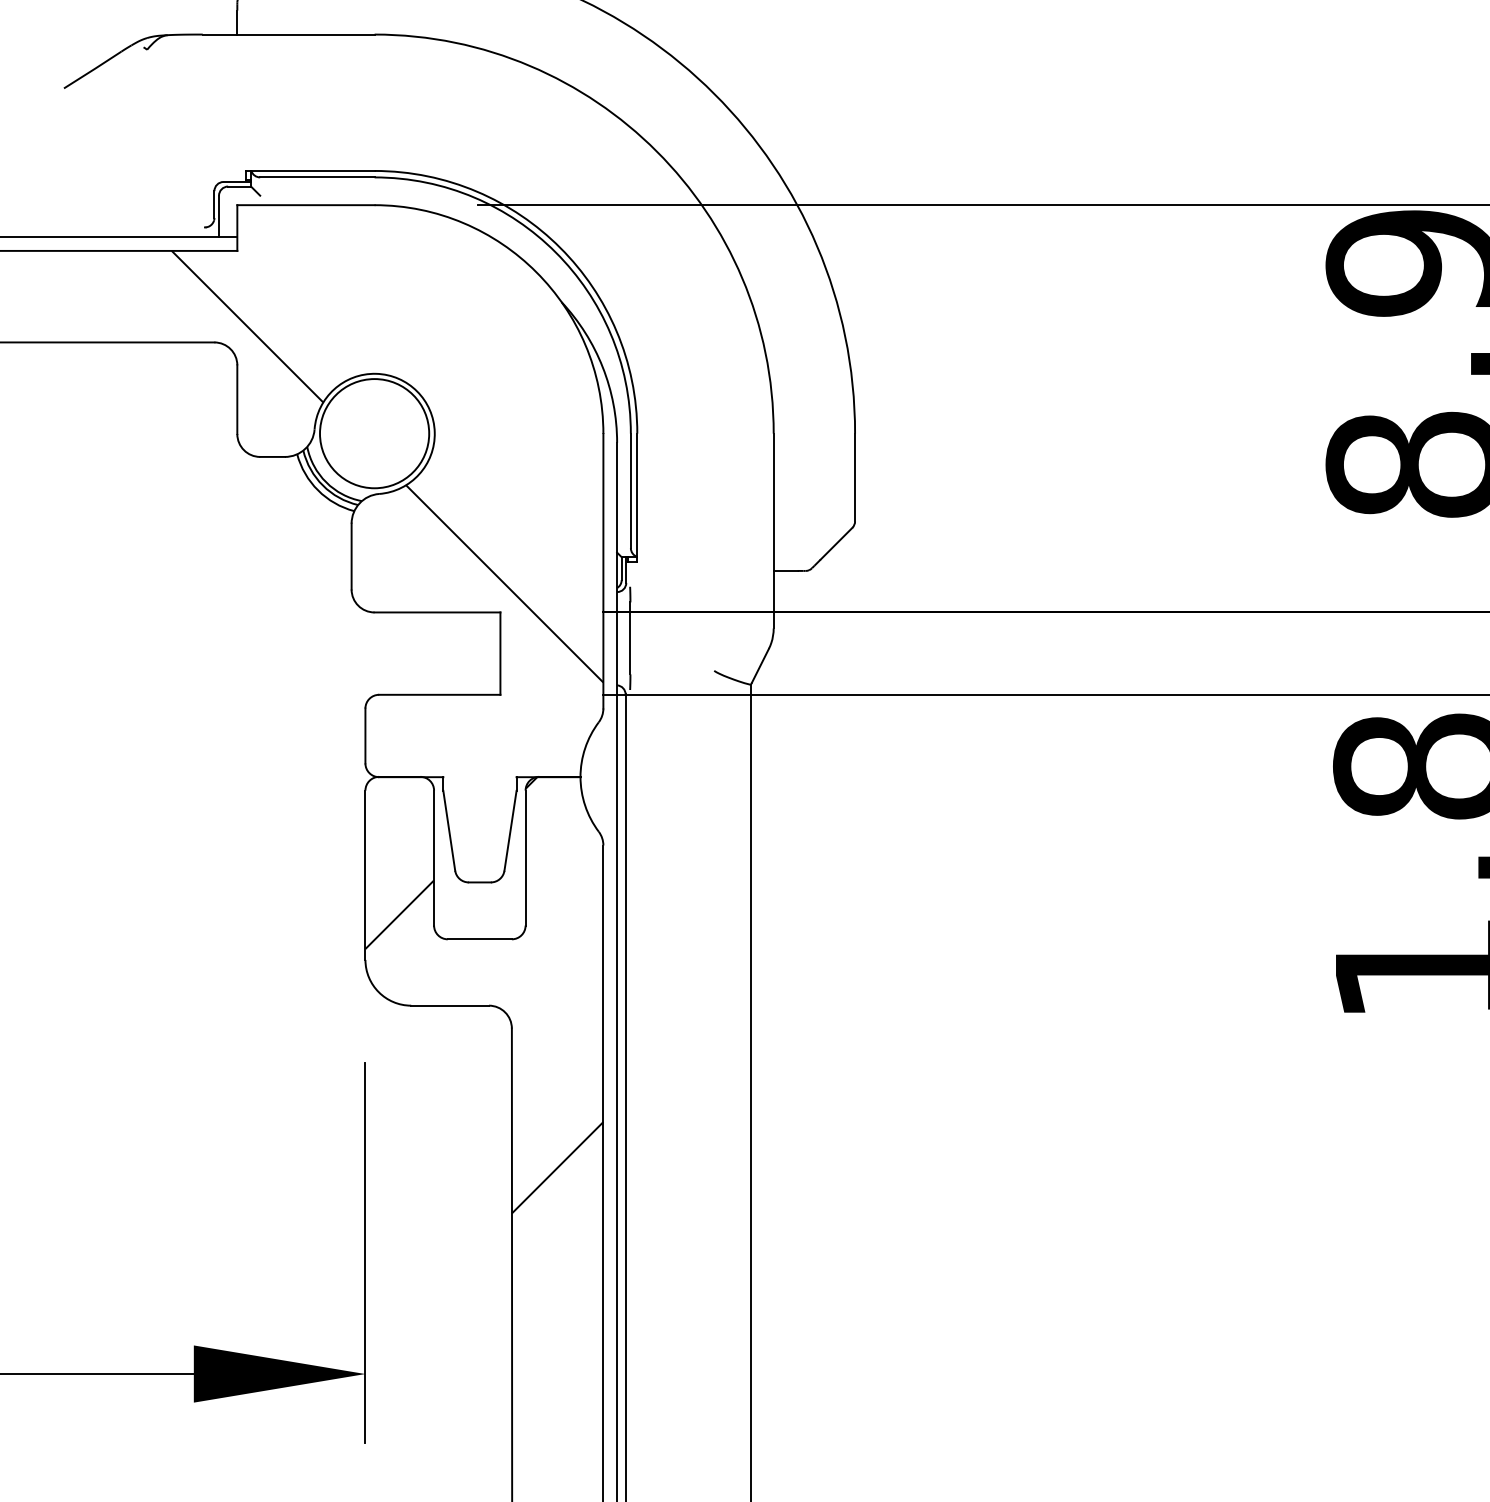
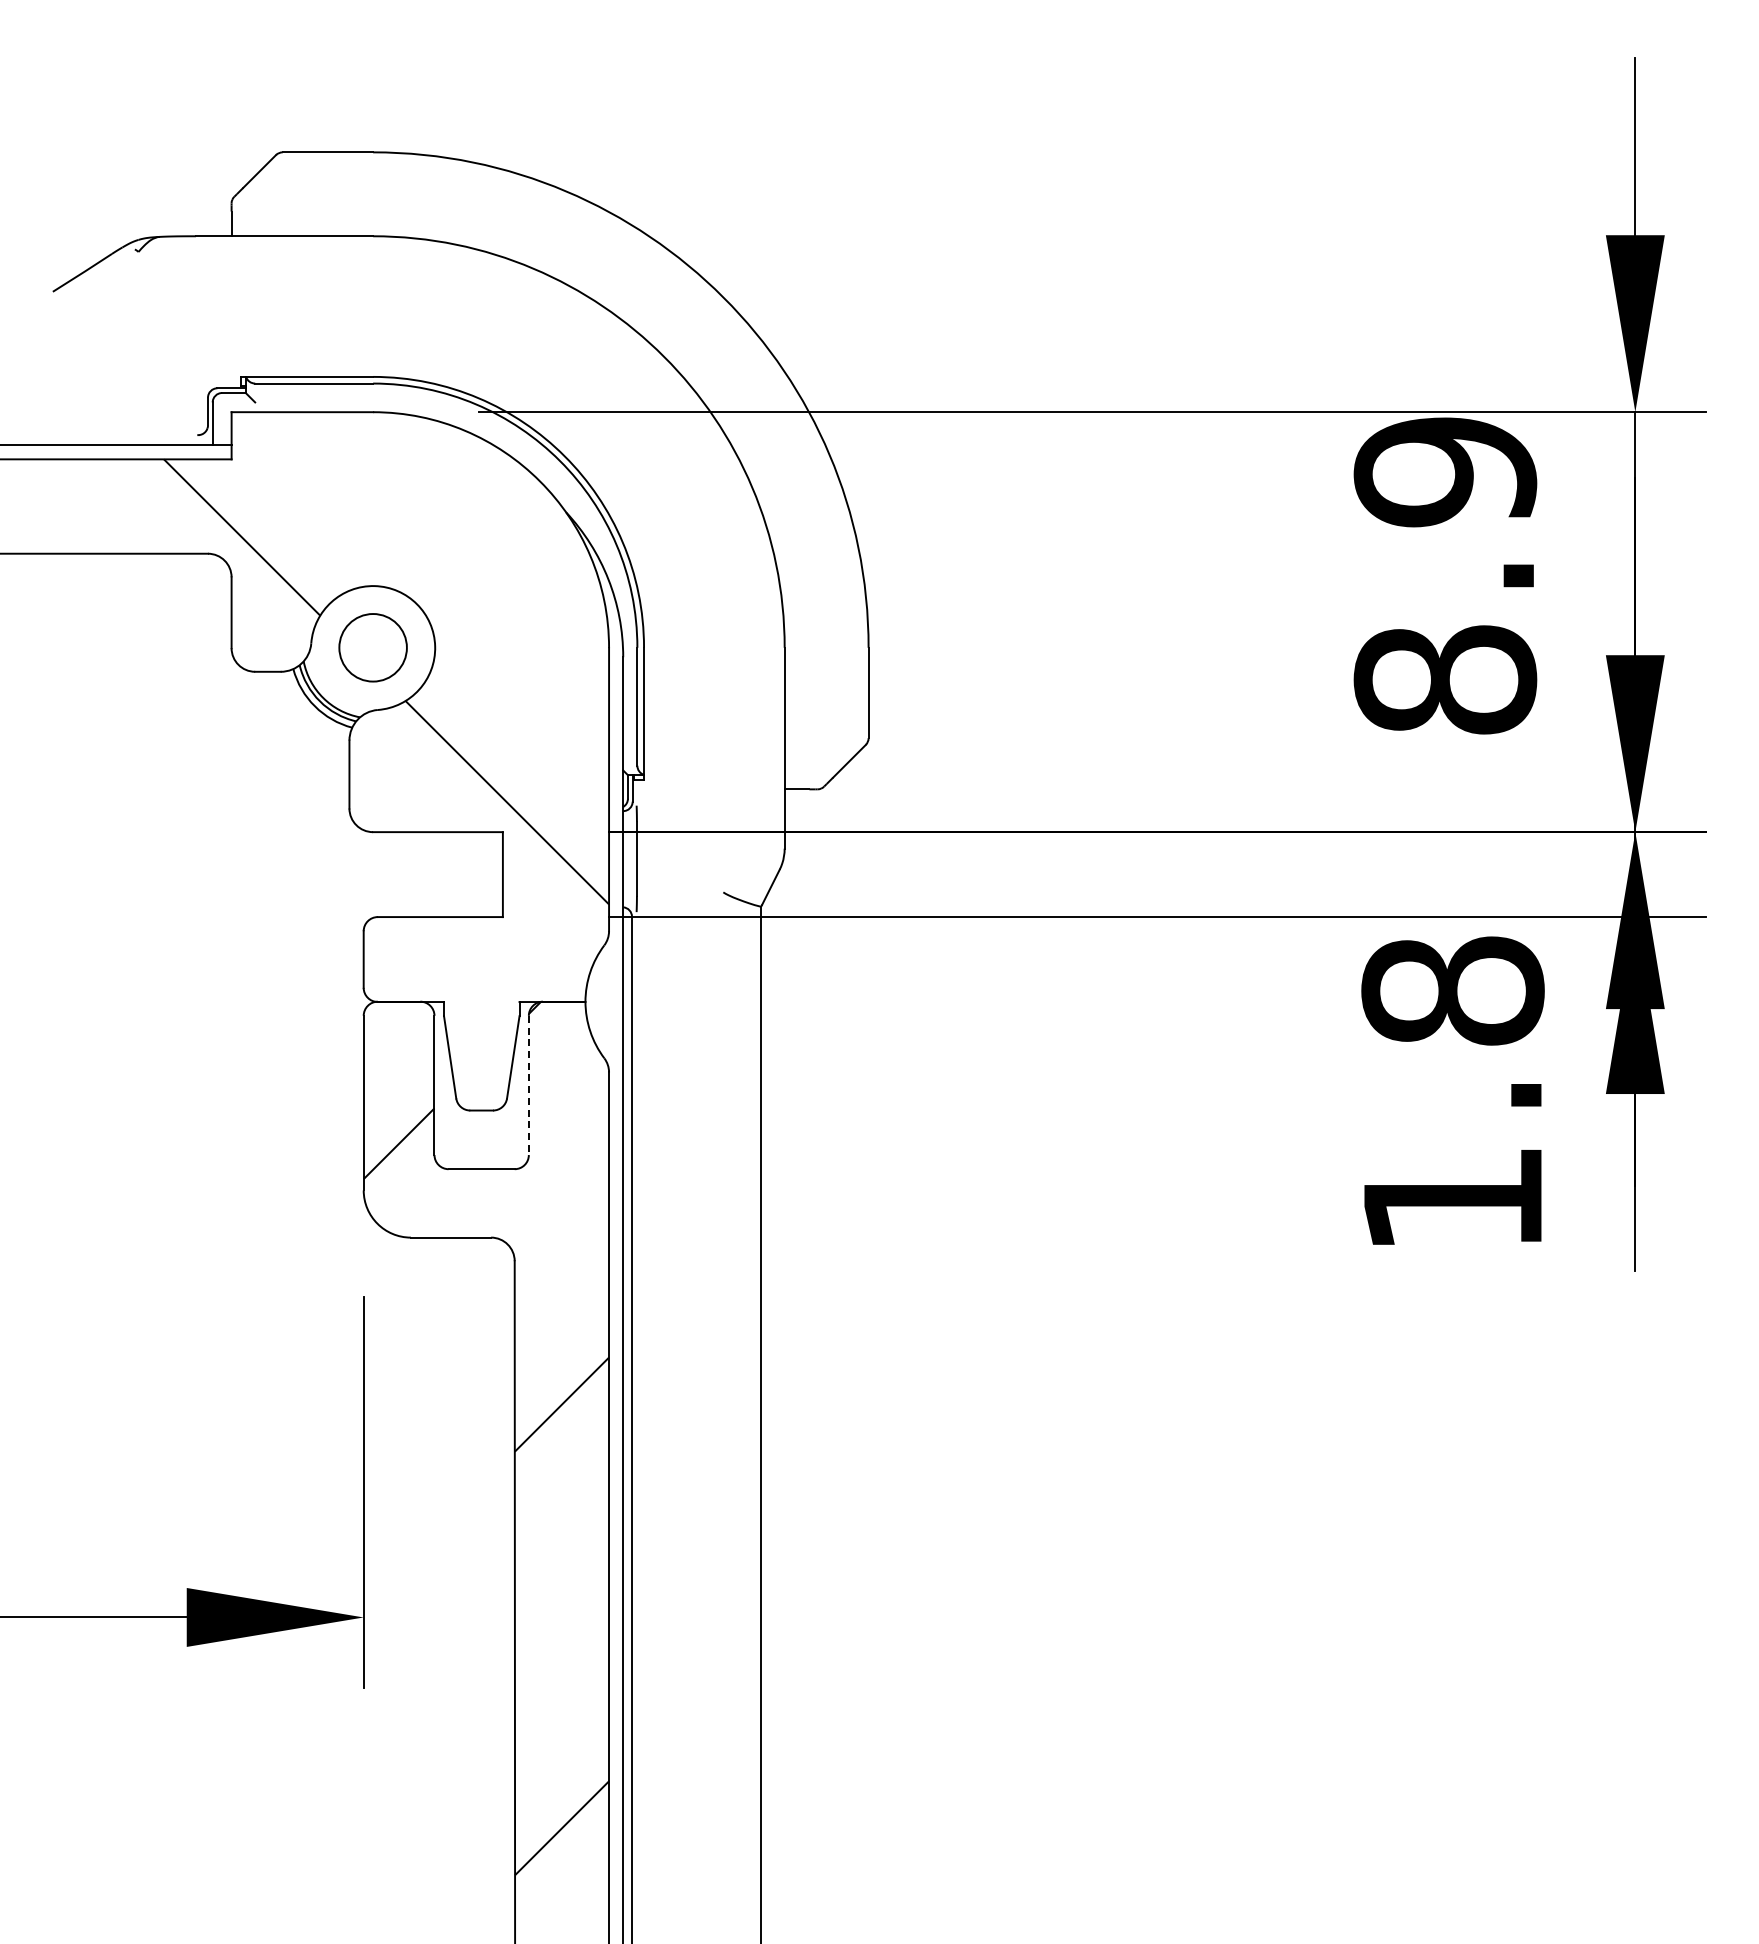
circle: (373, 433) -> (372, 647), size x0.6
line: (525, 858) -> (528, 1085), solid -> dashed

